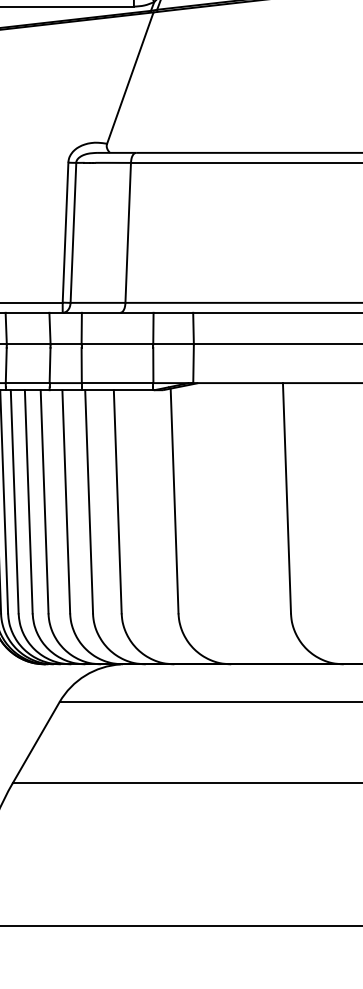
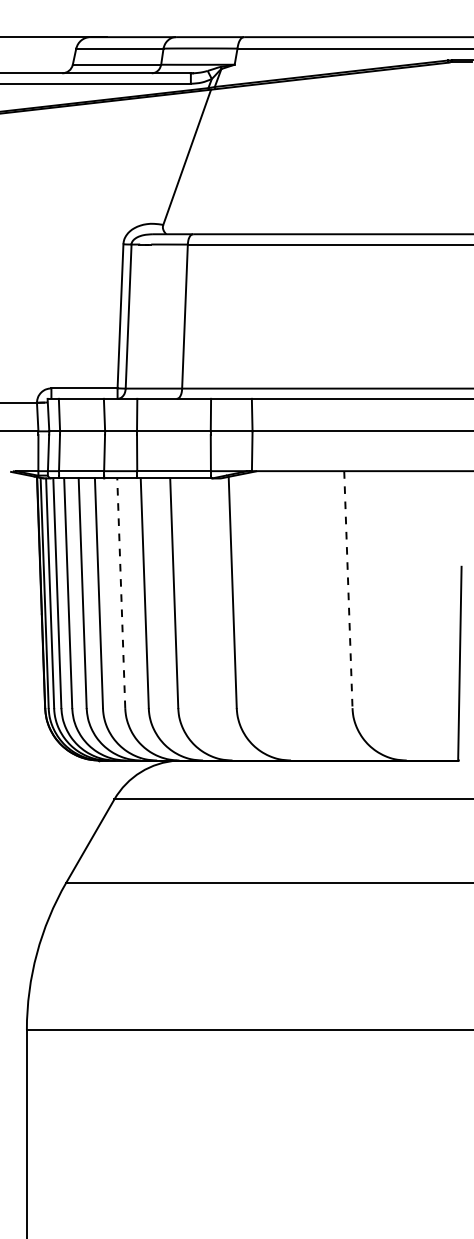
line: (287, 498) -> (348, 589), solid -> dashed
line: (66, 501) -> (121, 593), solid -> dashed

